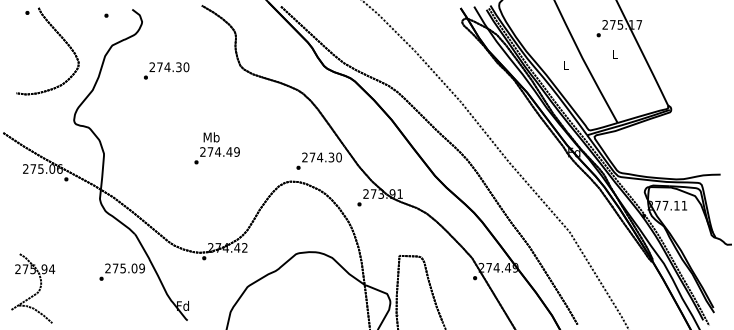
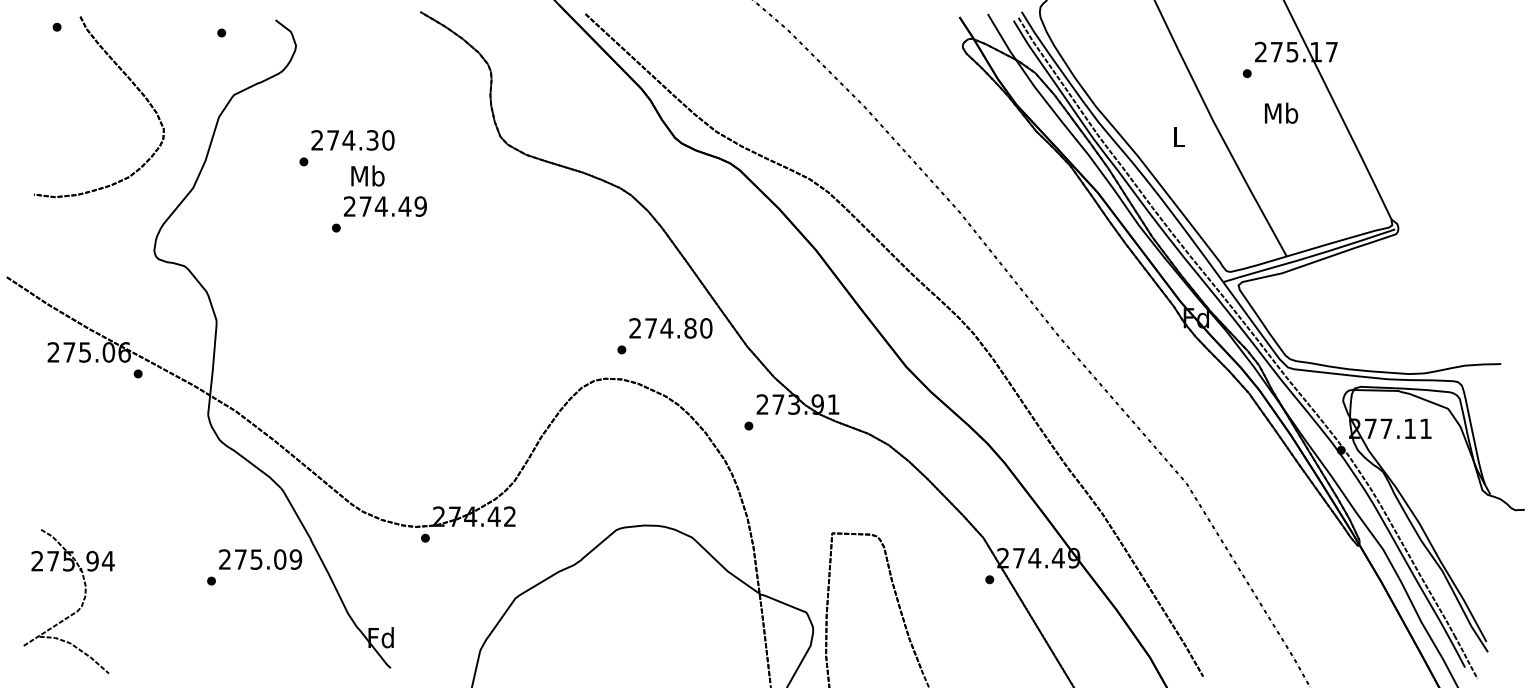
text: (615, 54) -> (1282, 113), L -> Mb
text: (216, 148) -> (378, 199), moved
text: (331, 157) -> (690, 328), 274.30 -> 274.80

